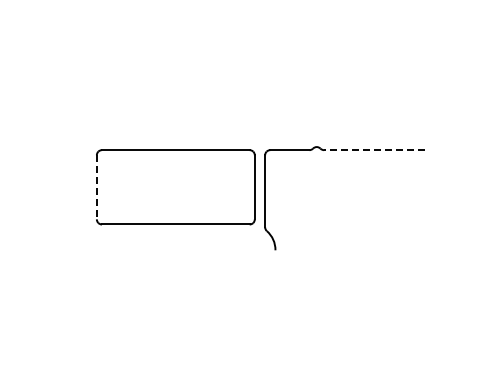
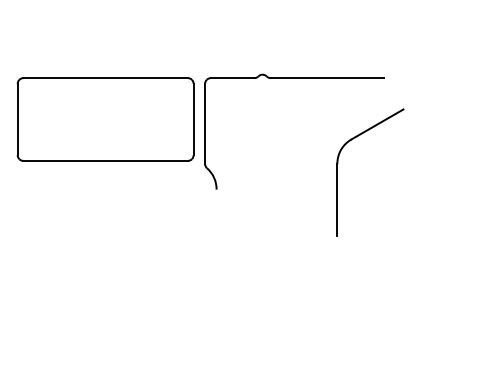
line: (374, 150) -> (326, 78), dashed -> solid
line: (96, 187) -> (17, 119), dashed -> solid
part: (384, 234) -> (338, 172), added

